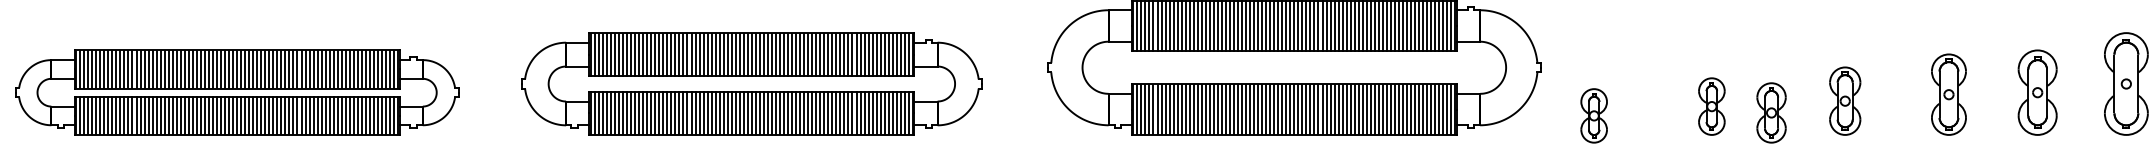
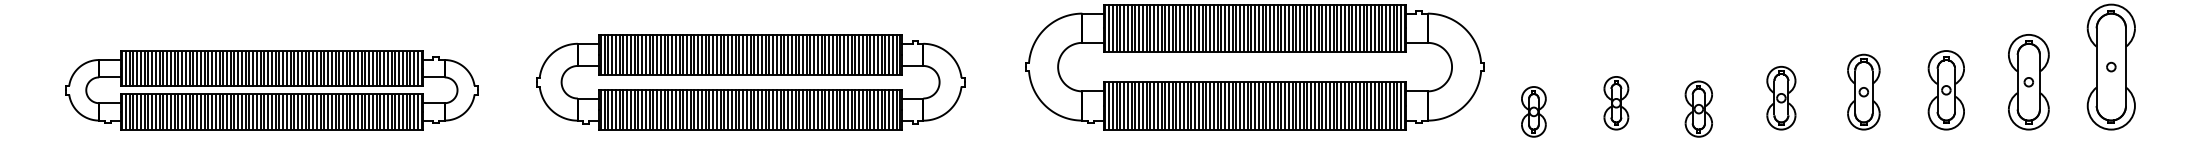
part: (1845, 101) -> (1781, 98), moved
part: (1712, 106) -> (1616, 103), moved

